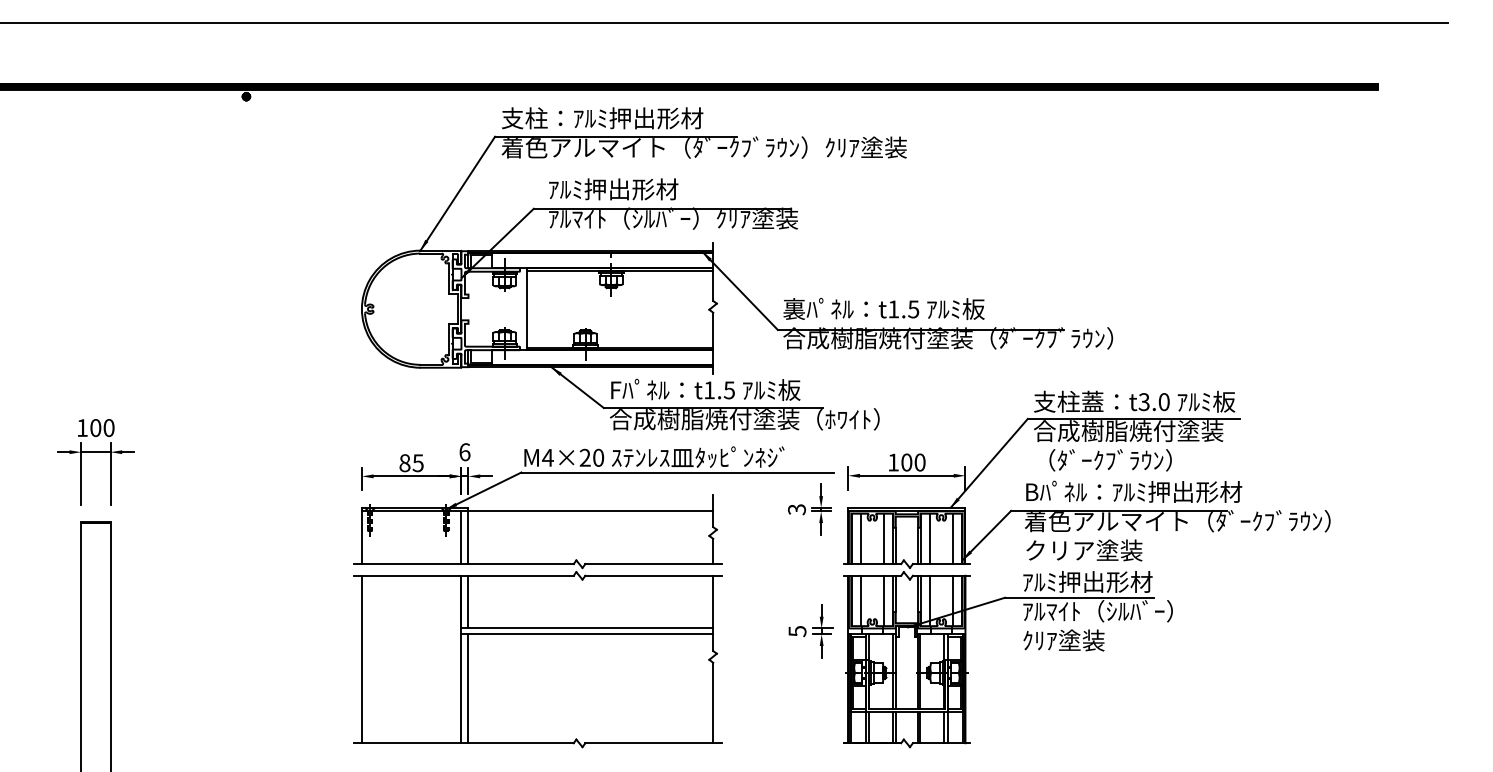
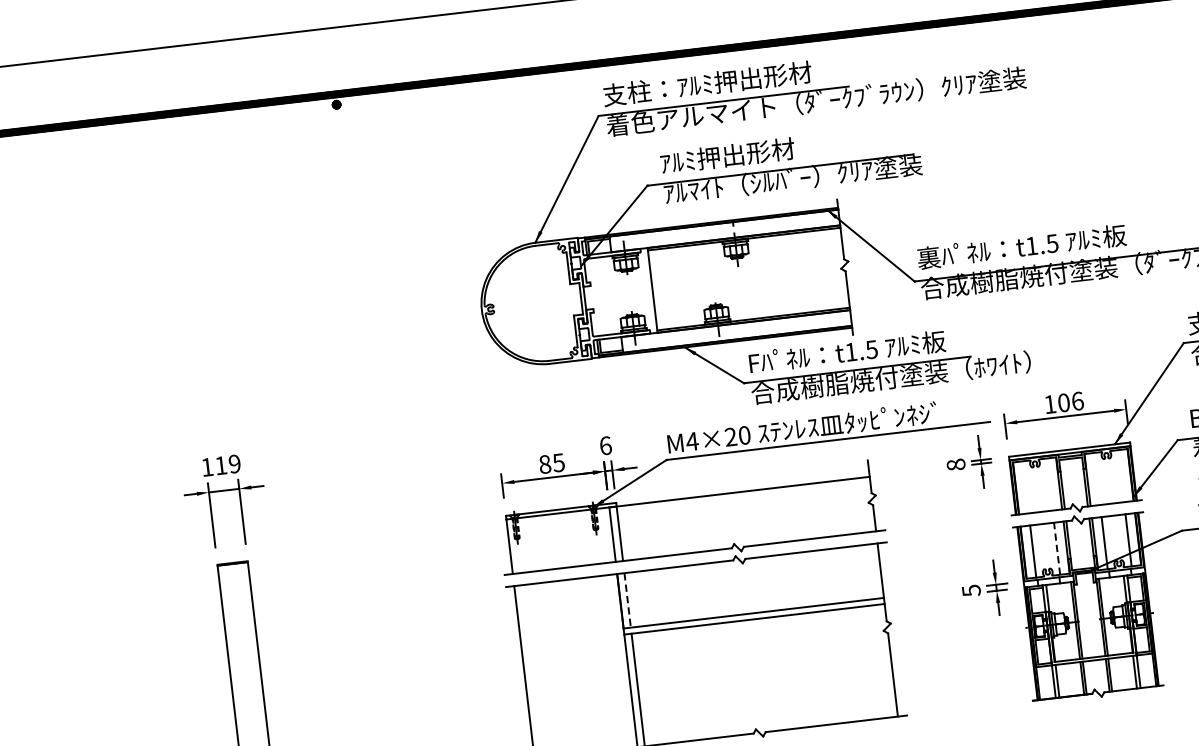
text: (102, 428) -> (228, 465), 100 -> 119
text: (919, 462) -> (1077, 401), 100 -> 106
text: (796, 509) -> (955, 464), 3 -> 8
line: (860, 538) -> (1025, 487), removed
line: (883, 538) -> (1049, 484), removed
line: (929, 538) -> (1096, 478), removed
line: (952, 538) -> (1120, 475), removed
line: (883, 600) -> (1056, 548), solid -> dashed
line: (468, 602) -> (627, 600), solid -> dashed

